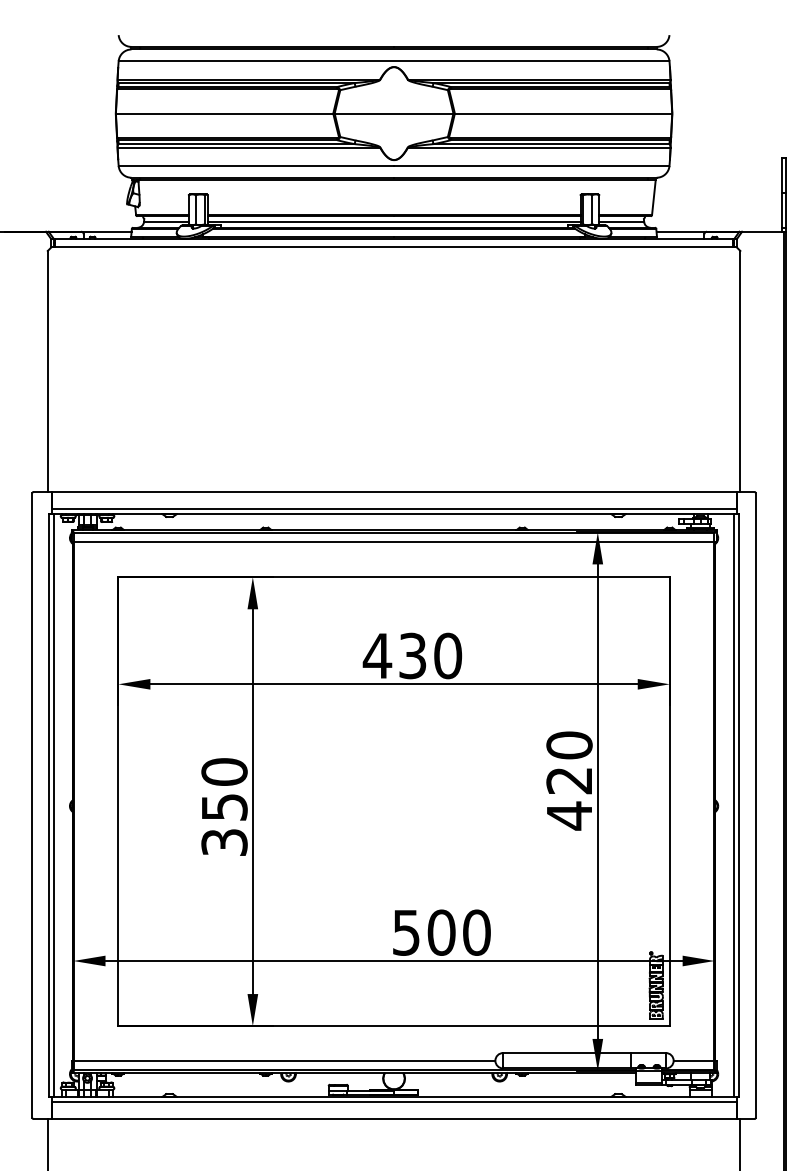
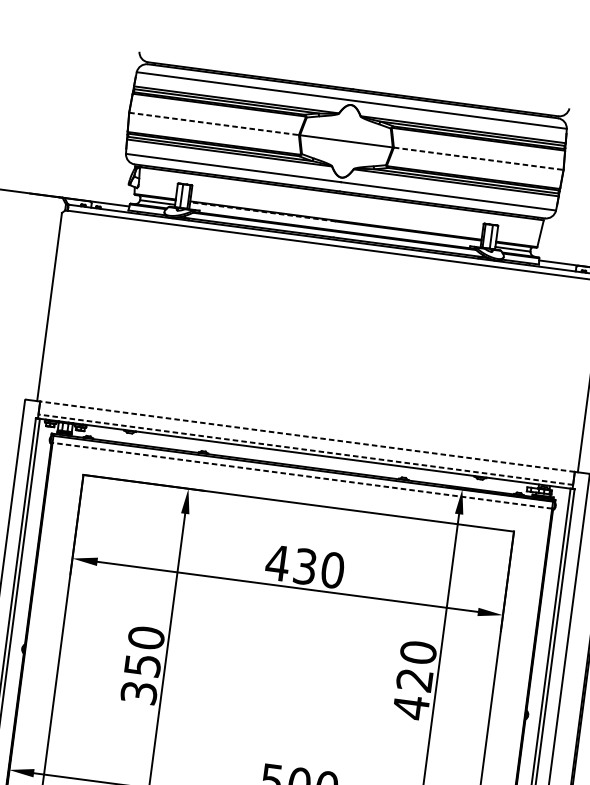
line: (224, 113) -> (214, 123), solid -> dashed
line: (563, 113) -> (478, 158), solid -> dashed
line: (300, 216) -> (262, 212), solid -> dashed
line: (393, 221) -> (334, 225), removed
line: (393, 491) -> (307, 436), solid -> dashed
line: (393, 508) -> (305, 449), solid -> dashed
line: (394, 541) -> (302, 475), solid -> dashed

